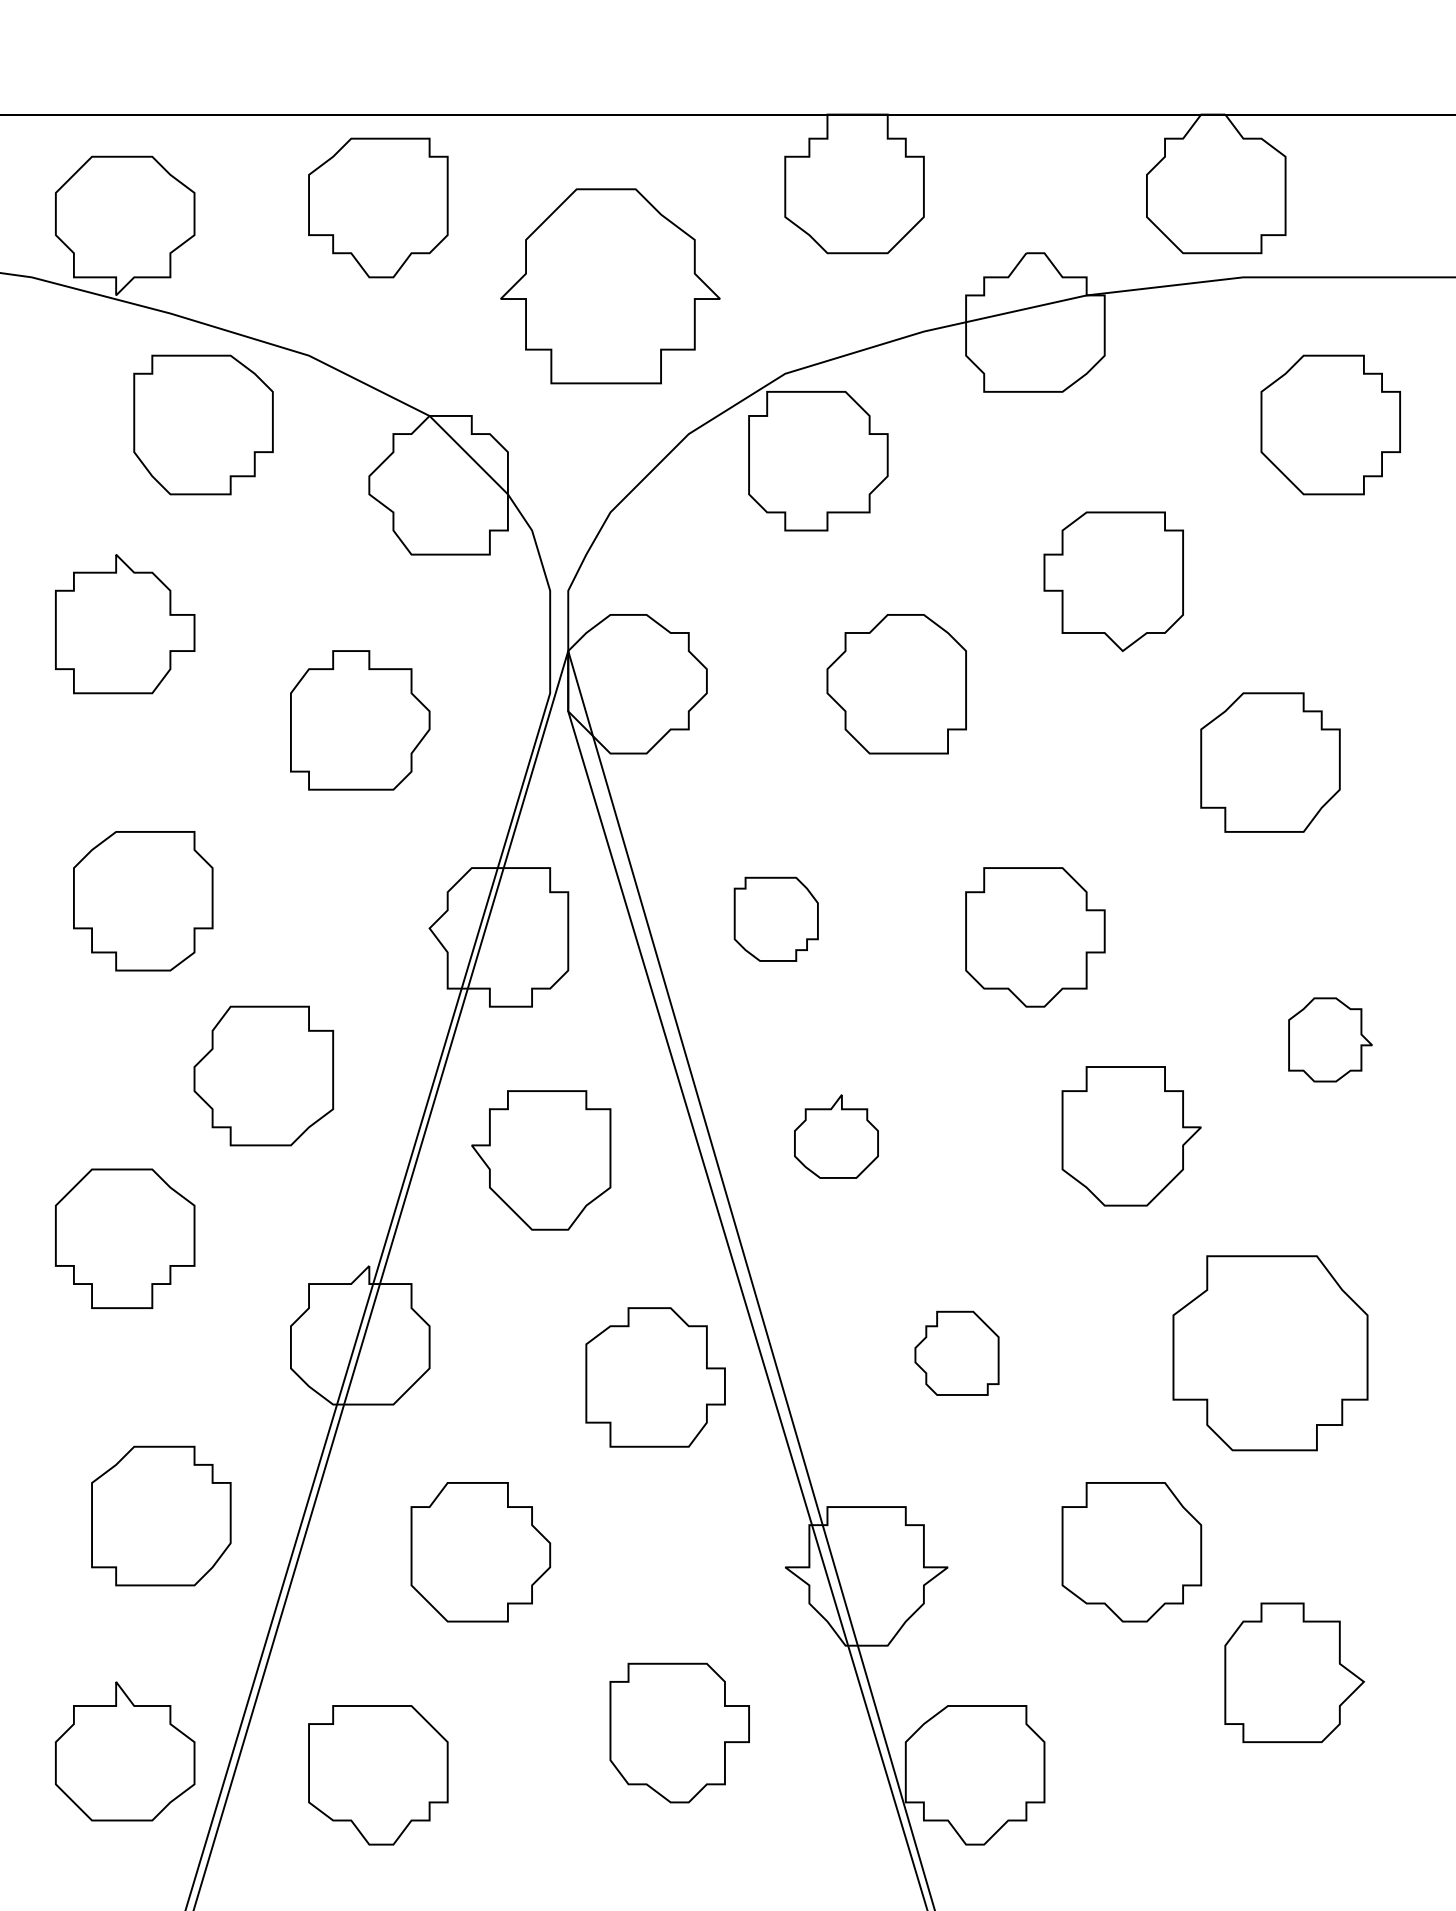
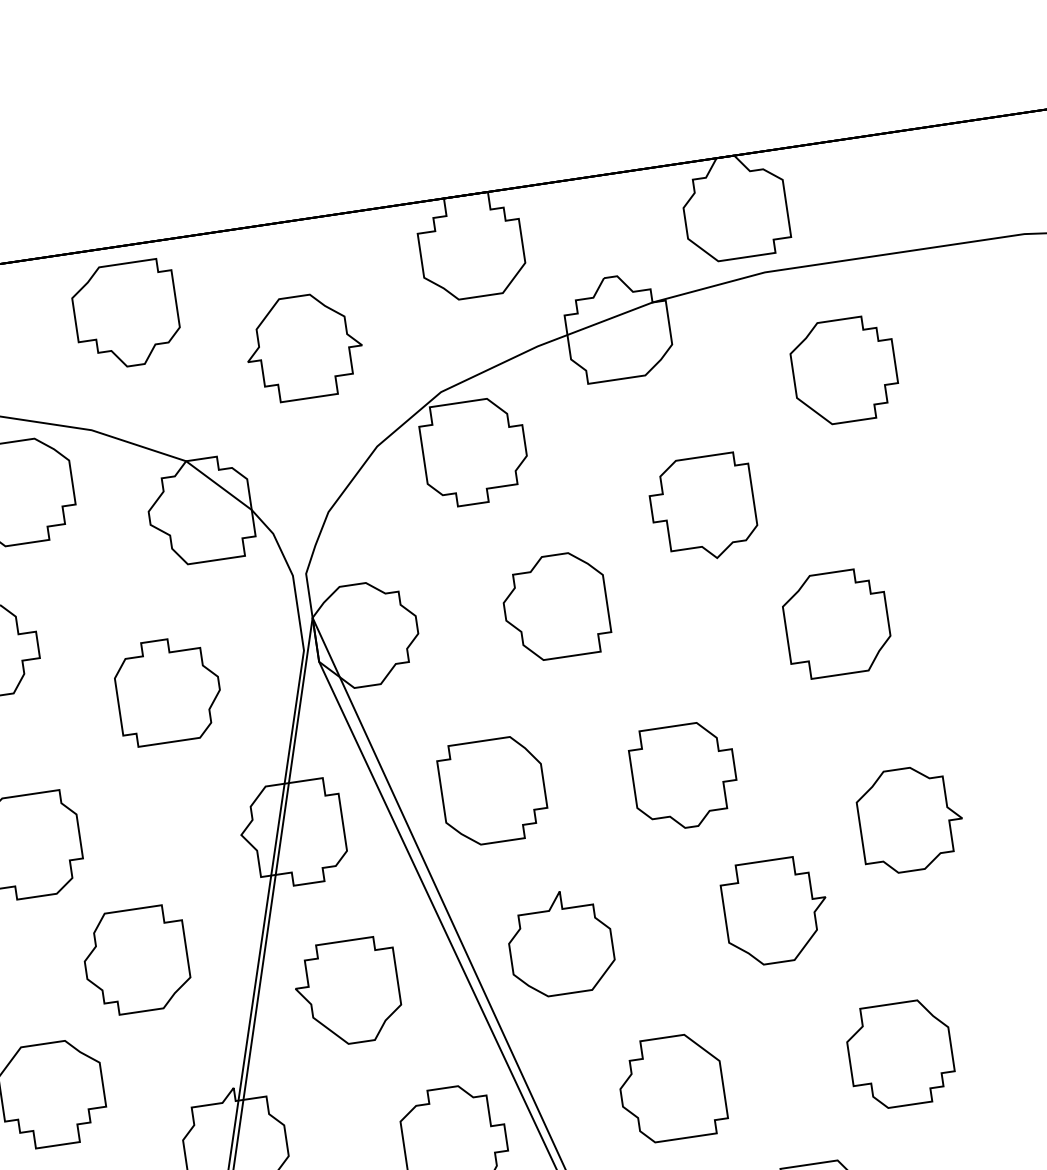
part: (610, 286) -> (304, 347), size x0.71
part: (776, 919) -> (493, 791), size x1.67
part: (1330, 1039) -> (910, 819), size x1.67
part: (836, 1136) -> (560, 943), size x1.67
part: (956, 1353) -> (671, 1088), size x1.67
part: (1270, 1353) -> (900, 1054), size x0.71

